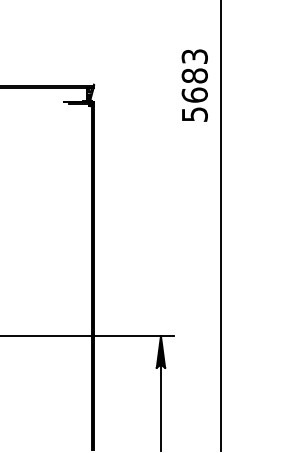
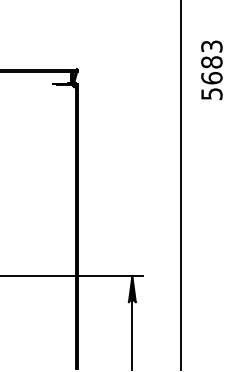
text: (194, 85) -> (211, 70), moved

